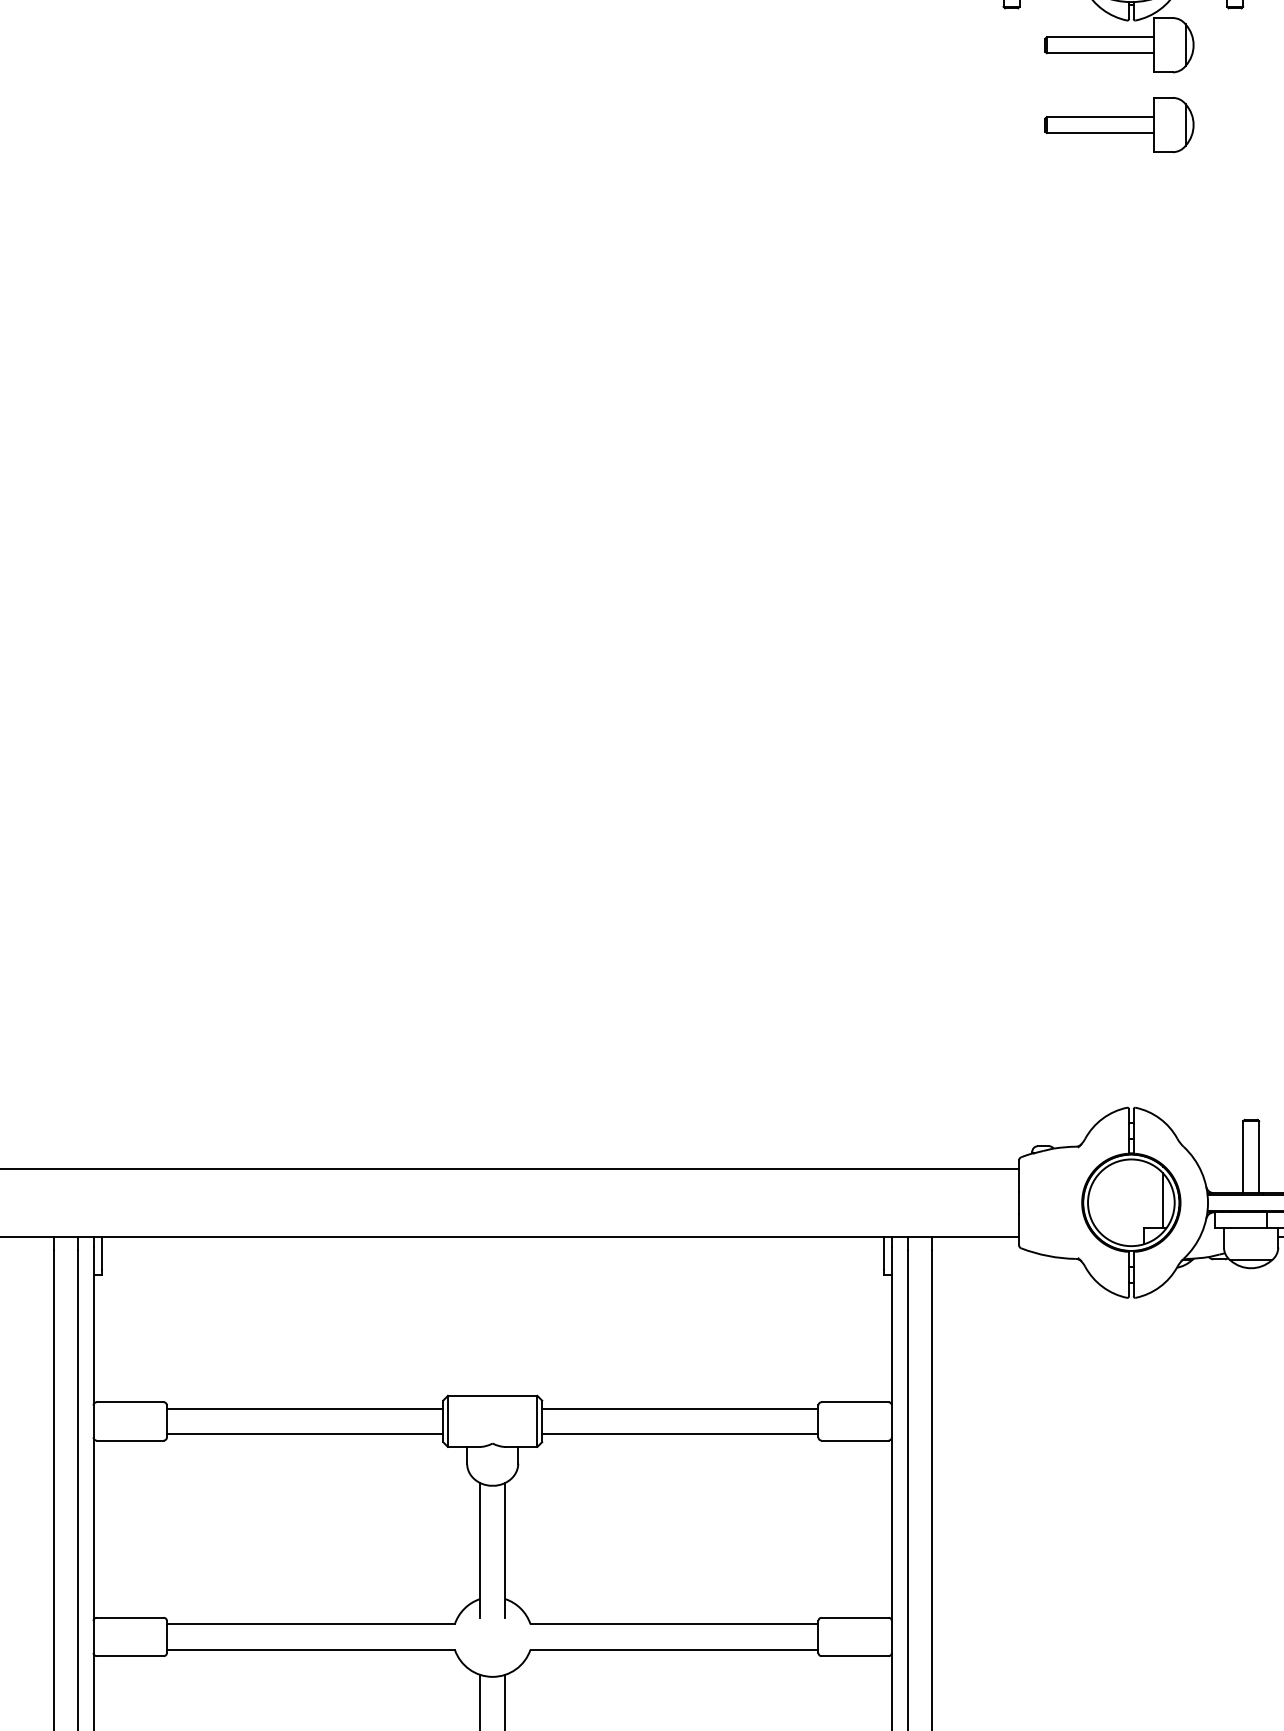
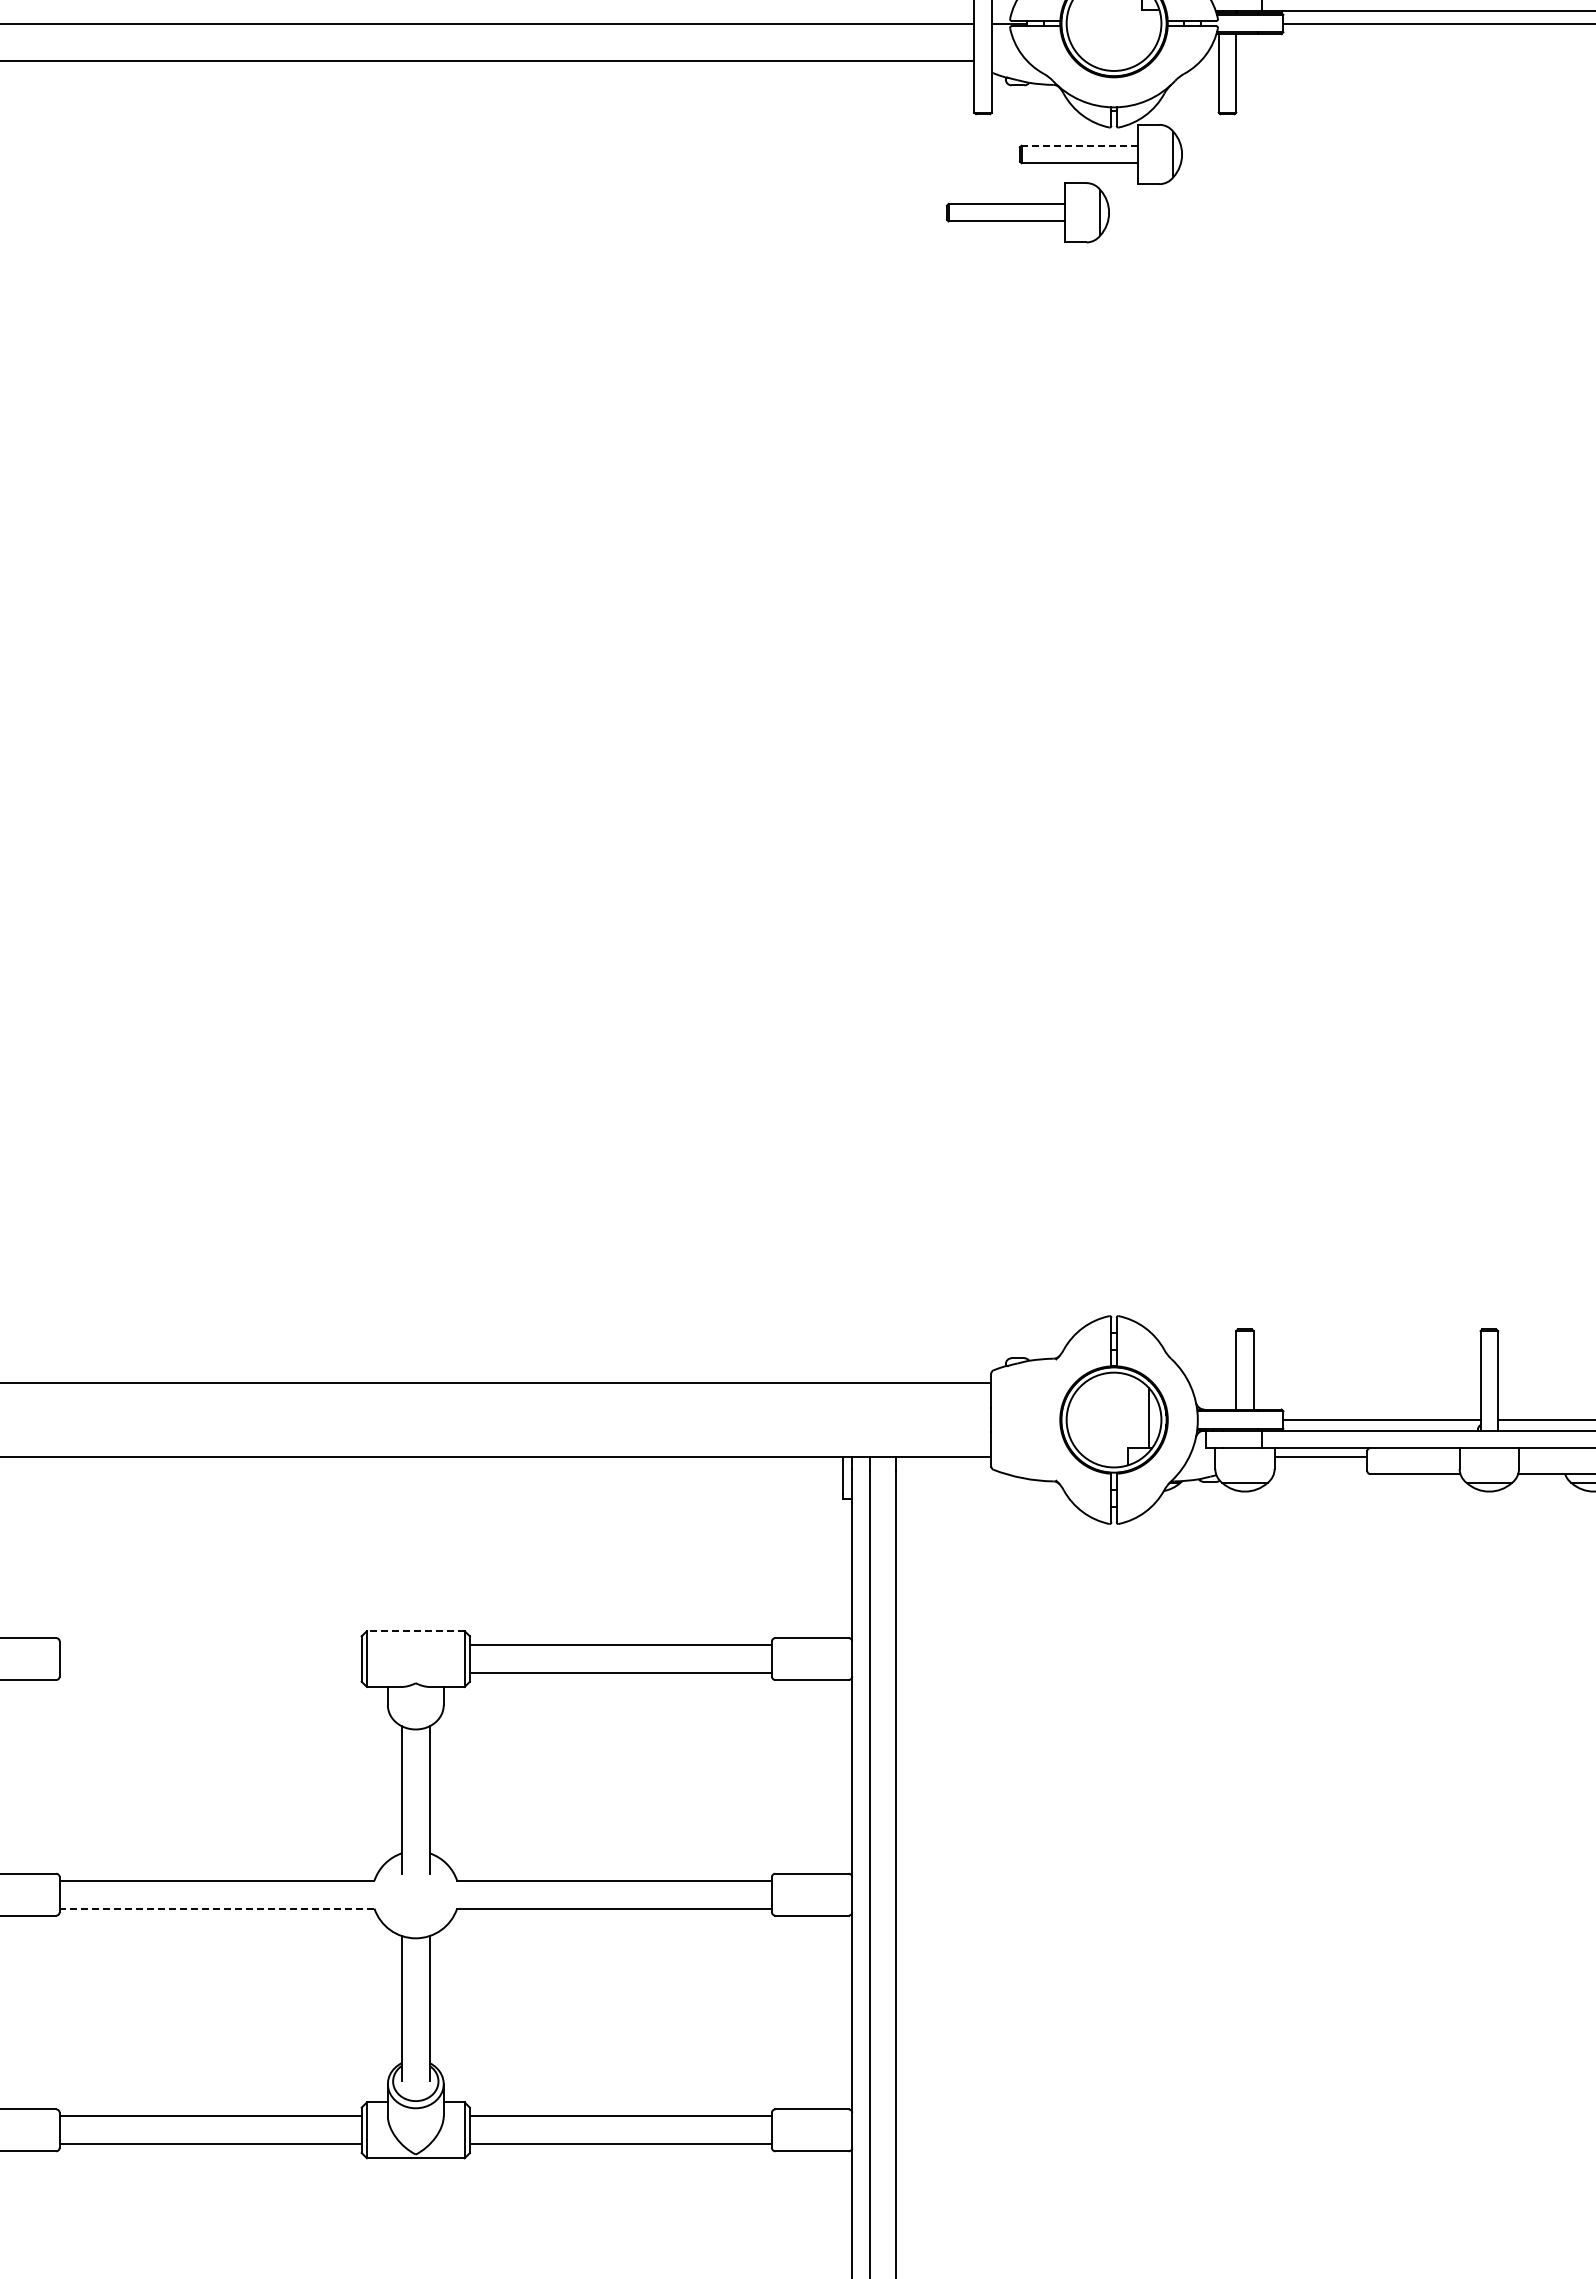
line: (1099, 36) -> (1079, 145), solid -> dashed
part: (1118, 124) -> (1027, 212), moved
line: (492, 1396) -> (415, 1631), solid -> dashed
line: (304, 1409) -> (210, 1645), removed
line: (304, 1434) -> (210, 1673), removed
line: (310, 1649) -> (216, 1908), solid -> dashed

